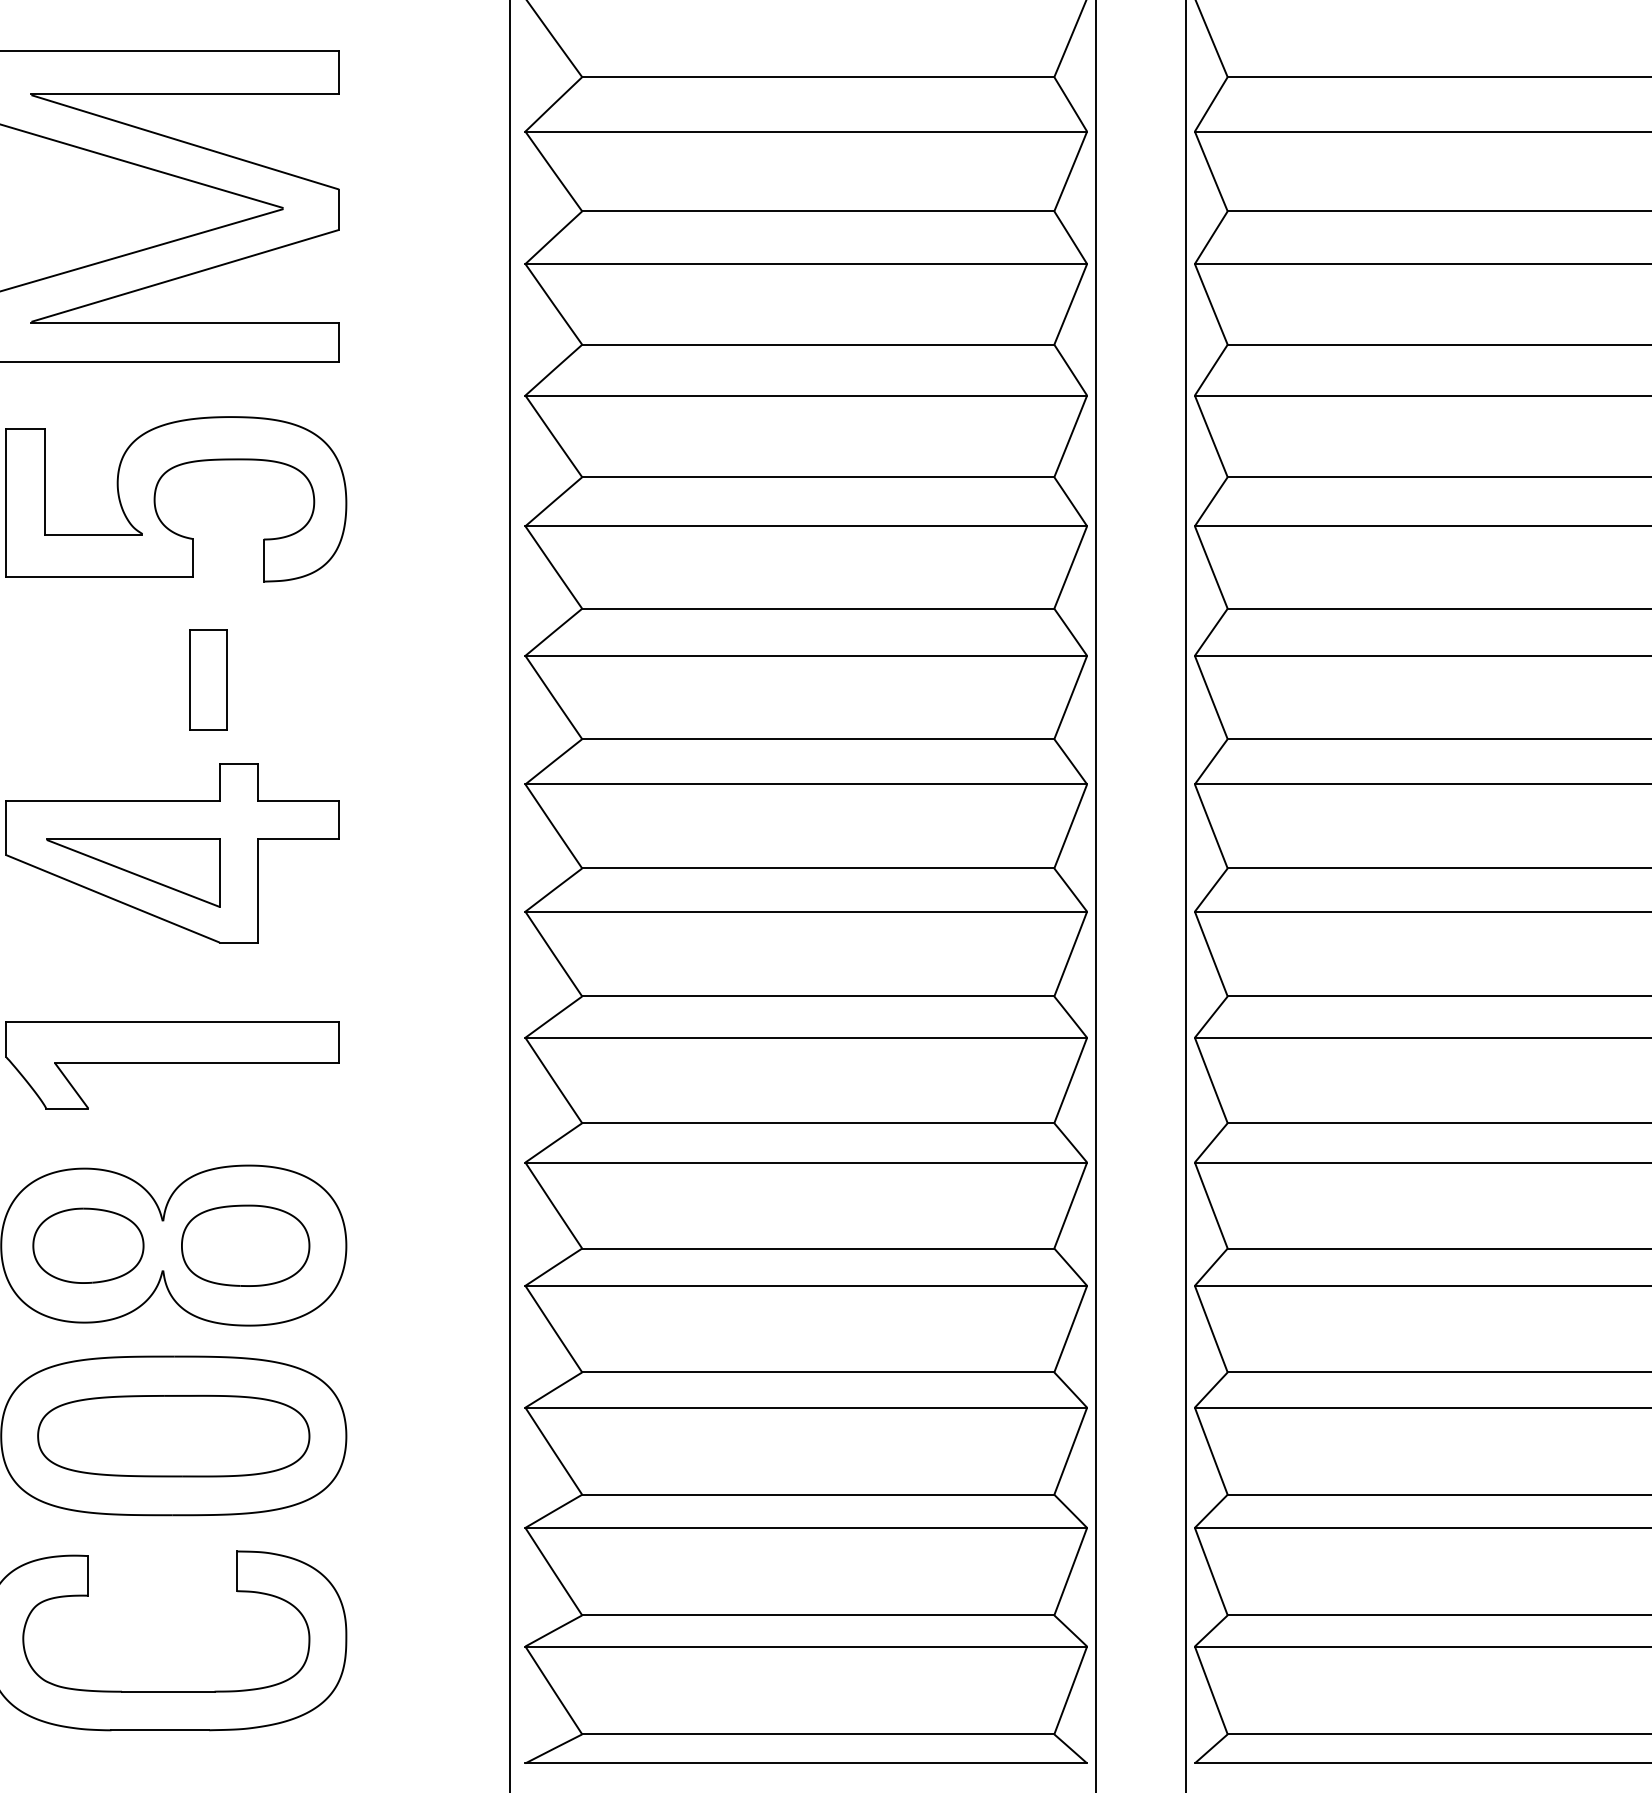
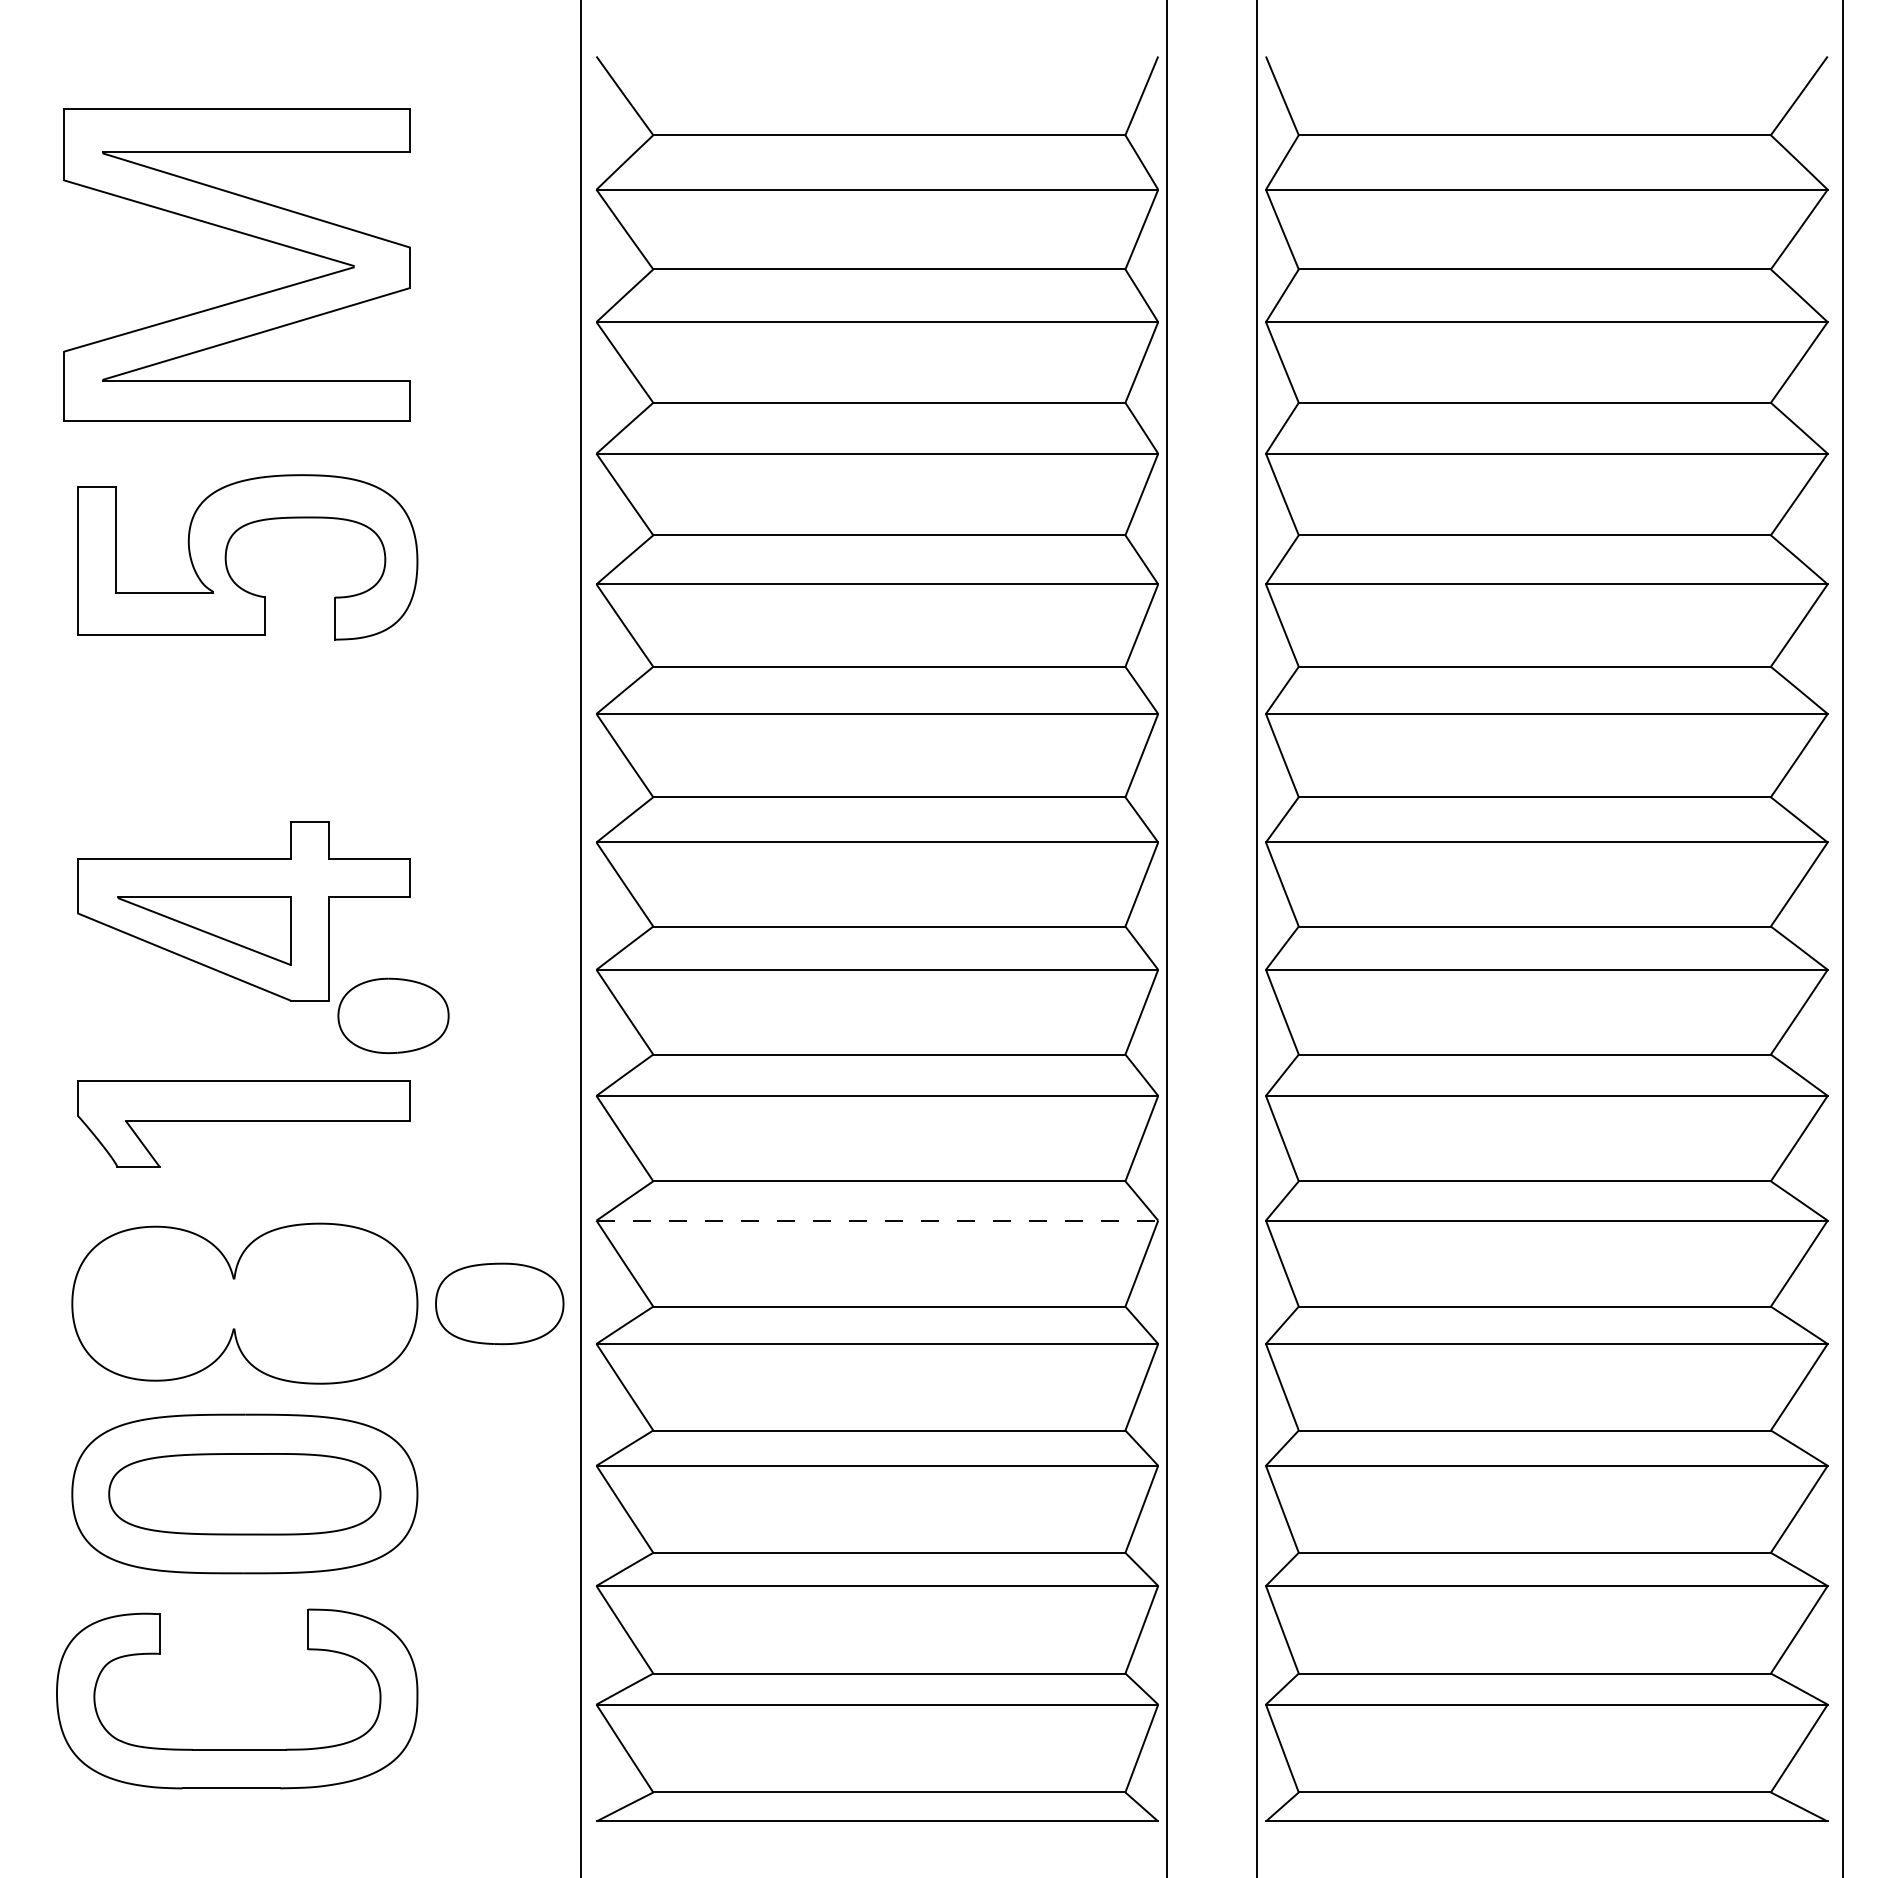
part: (208, 679) -> (279, 737), removed
line: (806, 1162) -> (877, 1220), solid -> dashed
part: (88, 1245) -> (393, 1015), moved
part: (245, 1245) -> (499, 1303), moved

